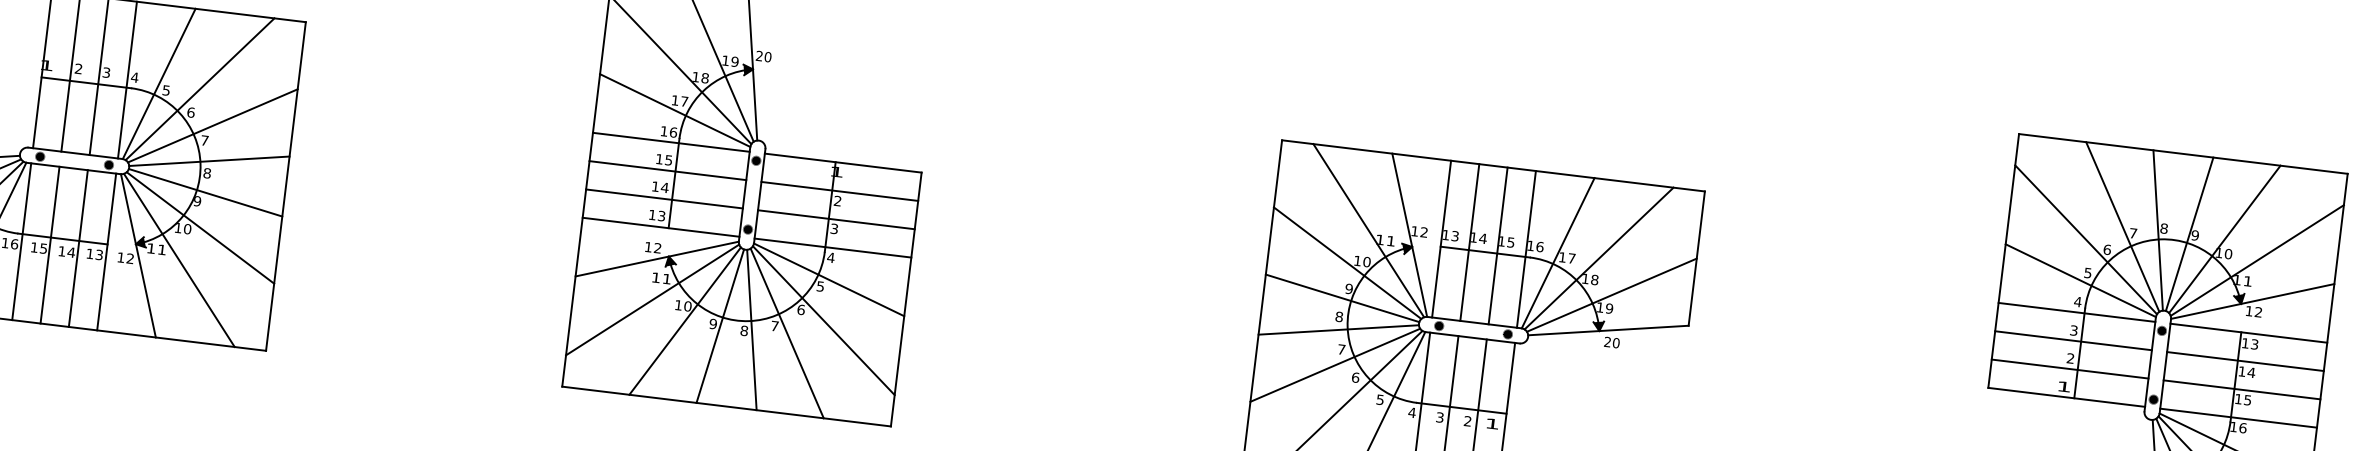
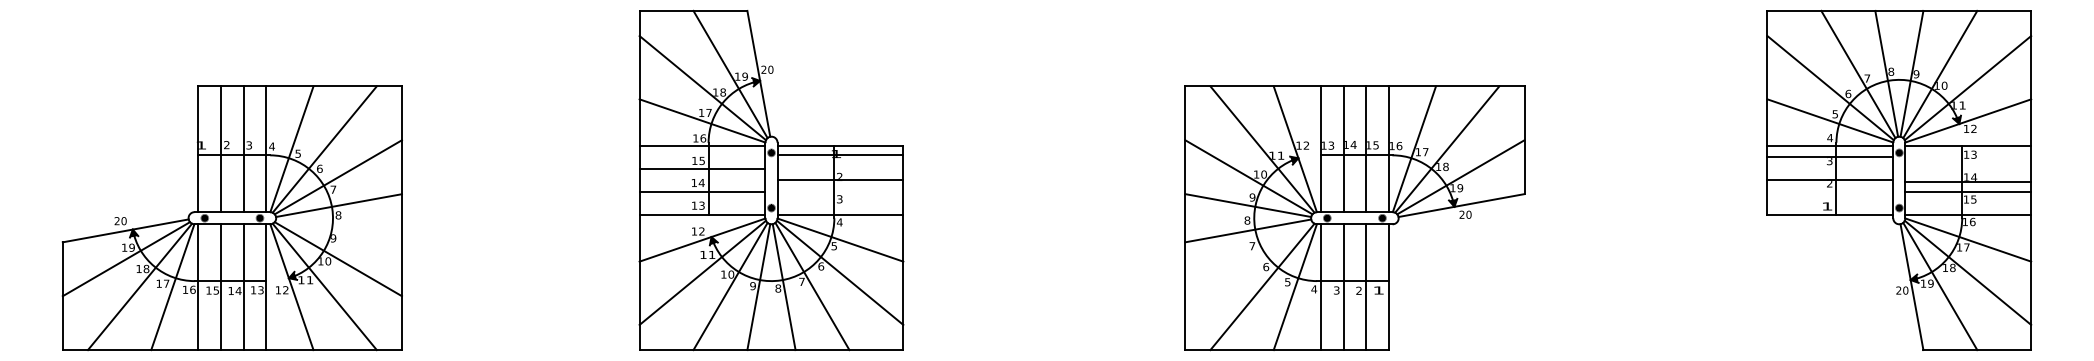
line: (839, 191) -> (840, 155), moved
line: (204, 192) -> (338, 230), removed
line: (836, 219) -> (840, 179), moved
line: (2073, 341) -> (1830, 157), moved
line: (2245, 362) -> (1968, 182), moved
line: (1334, 365) -> (1248, 259), removed
line: (2070, 368) -> (1830, 179), moved

